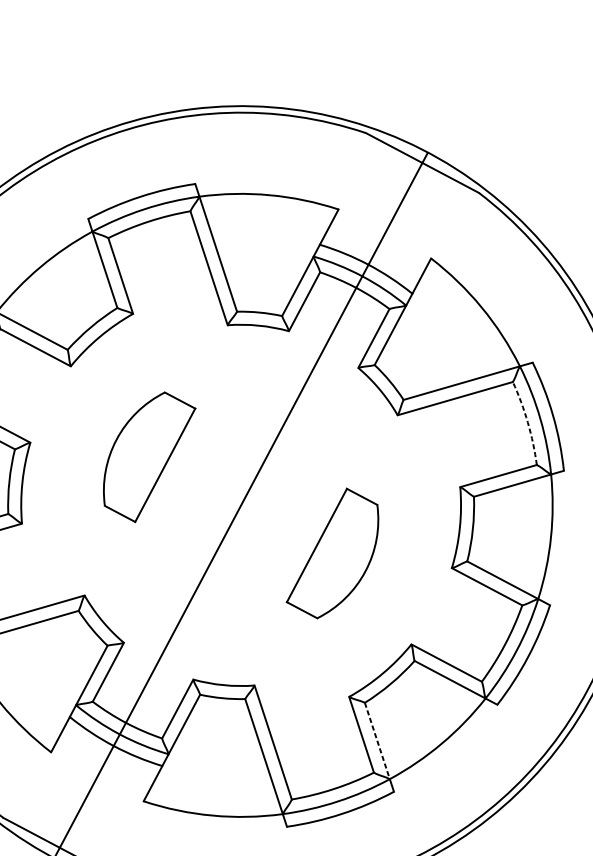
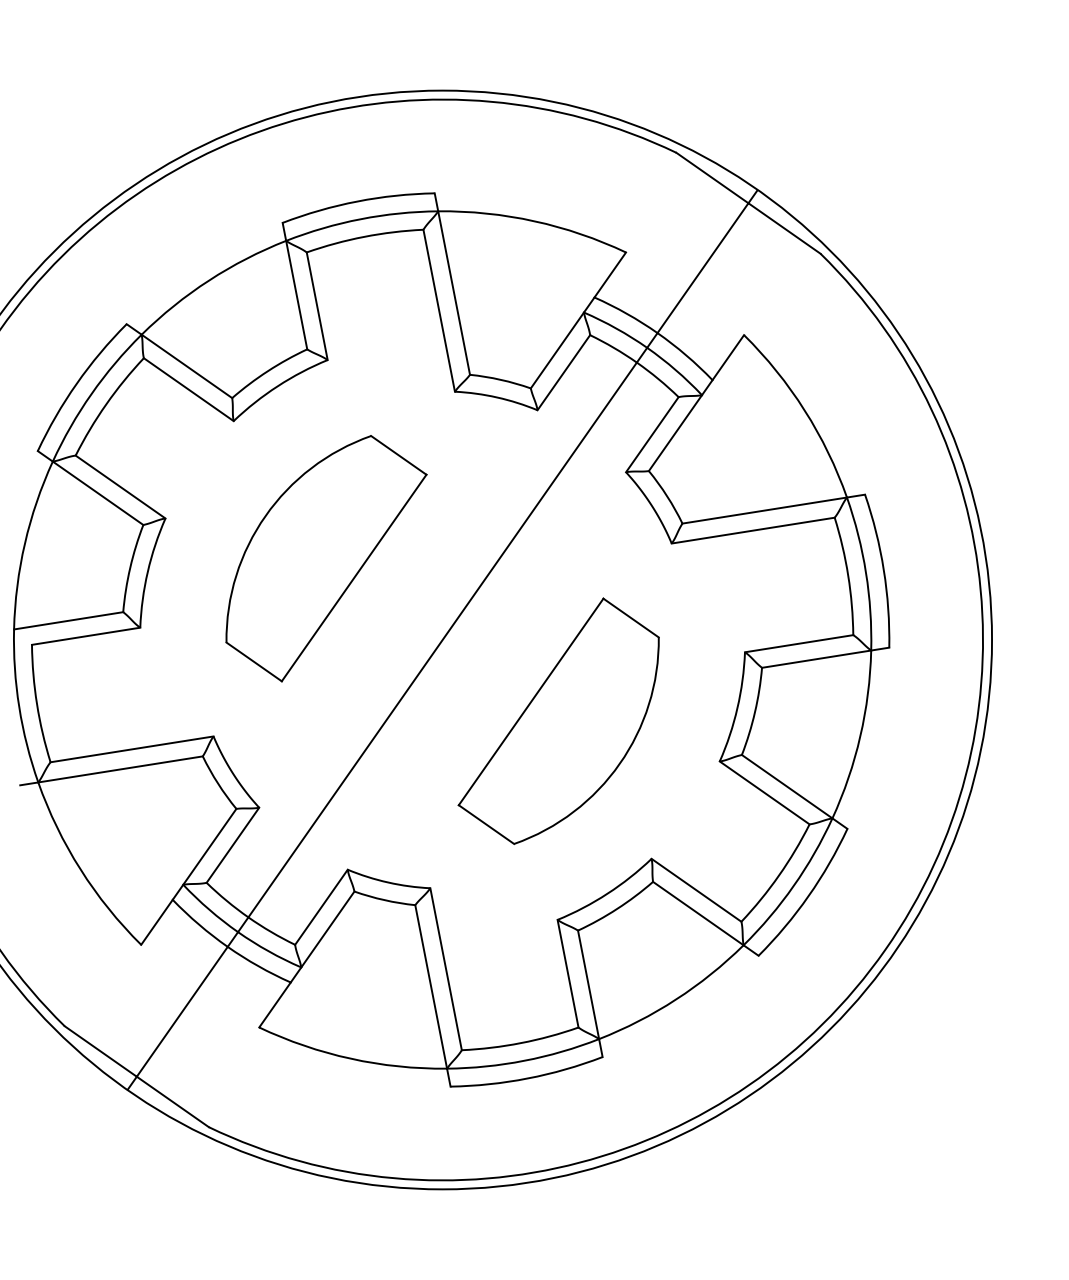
arc: (528, 422) -> (848, 575), dashed -> solid
part: (150, 457) -> (326, 558), size x1.43
part: (331, 553) -> (558, 720), size x1.43
line: (377, 741) -> (588, 985), dashed -> solid

